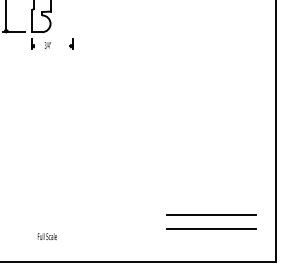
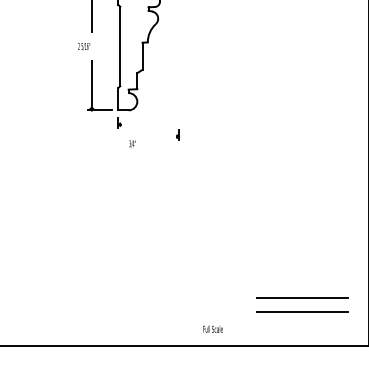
part: (72, 44) -> (178, 134), moved
text: (47, 45) -> (132, 143), moved
text: (46, 235) -> (212, 328), moved

